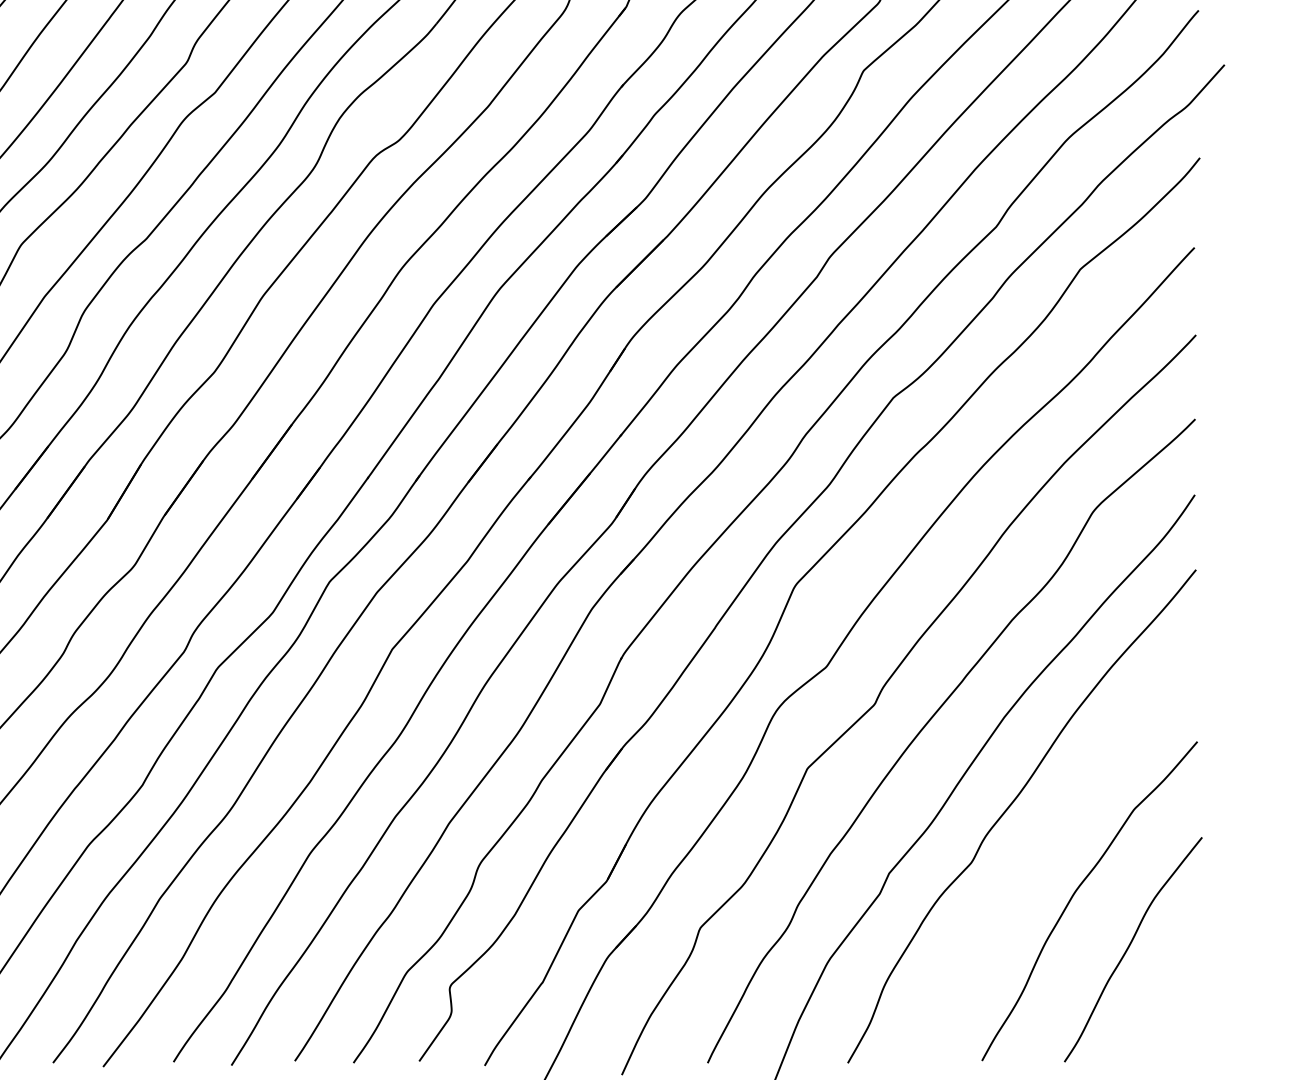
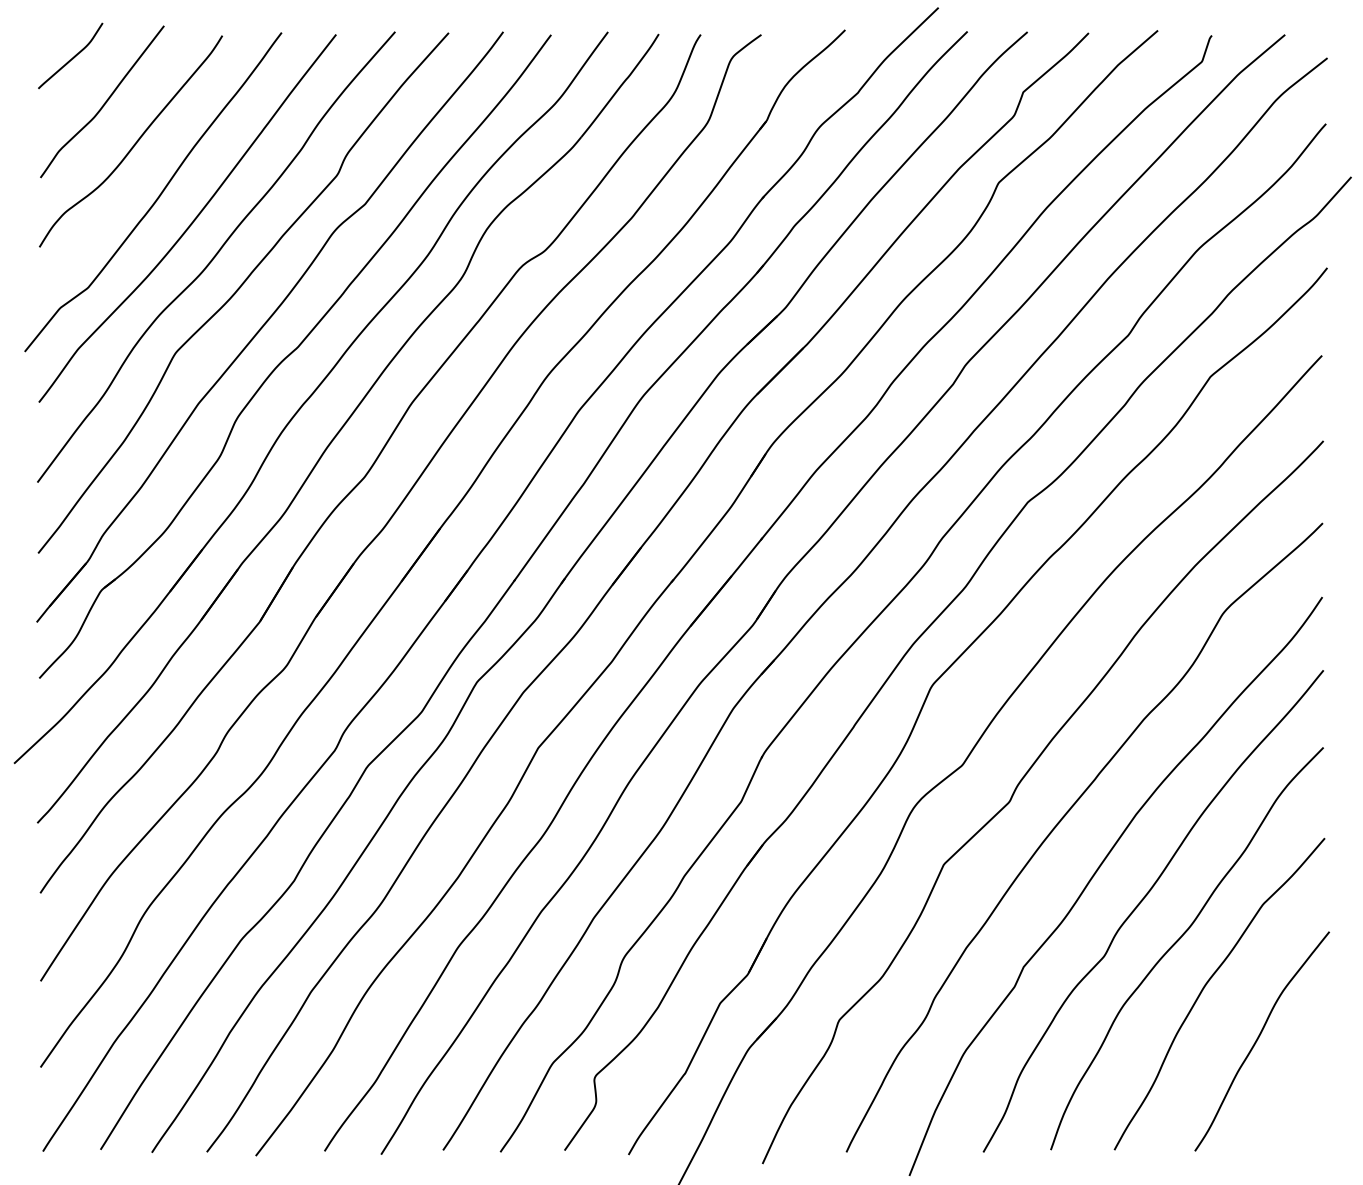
curve: (1048, 846) -> (1179, 940), added

